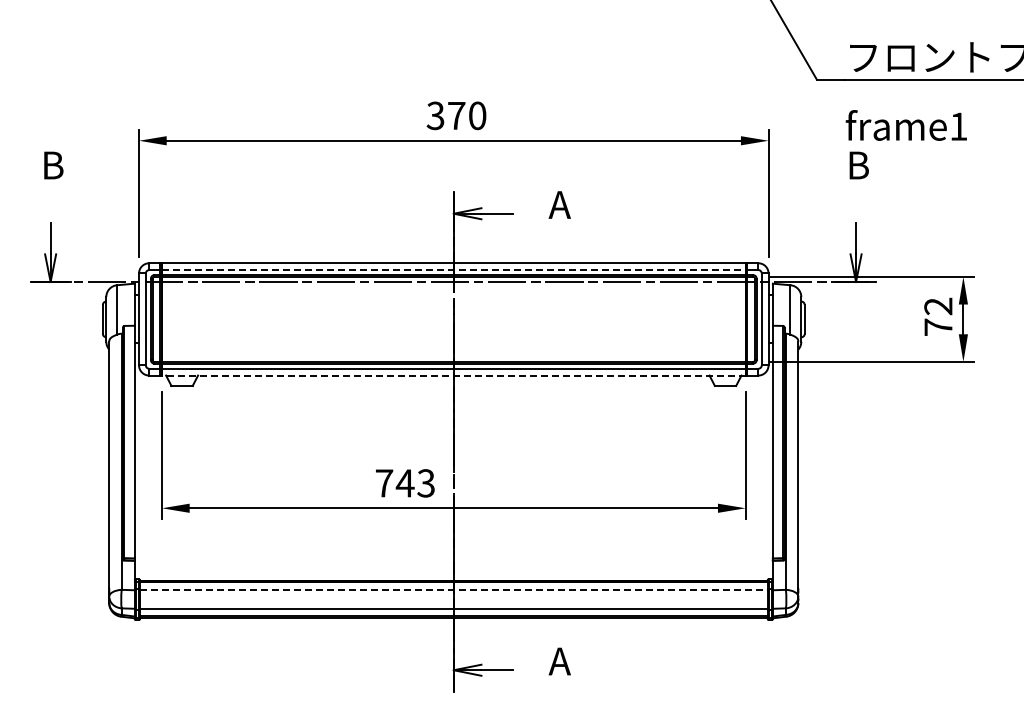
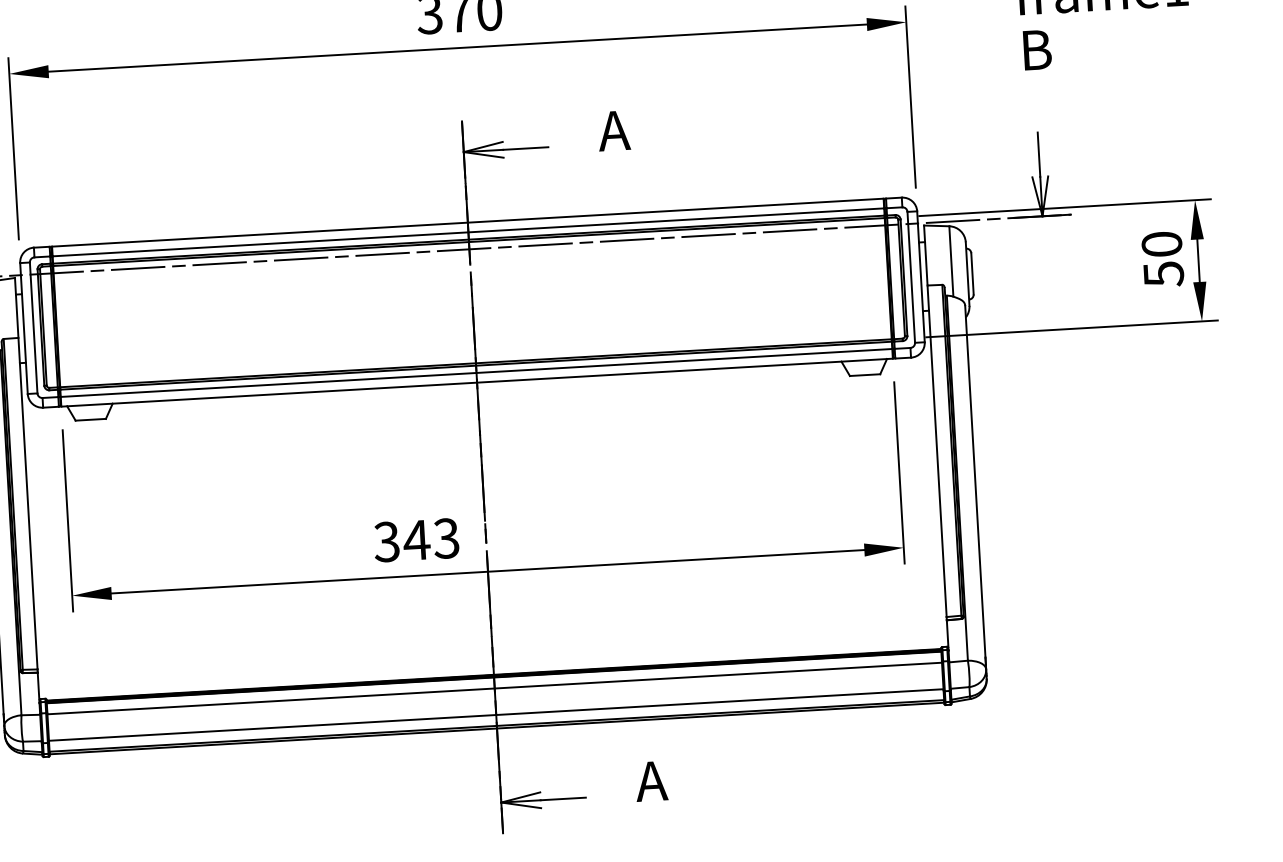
line: (453, 270) -> (468, 232), dashed -> solid
text: (938, 316) -> (1162, 258), 72 -> 50
line: (453, 375) -> (476, 382), dashed -> solid
text: (384, 483) -> (387, 542), 743 -> 343
line: (453, 590) -> (494, 688), dashed -> solid

